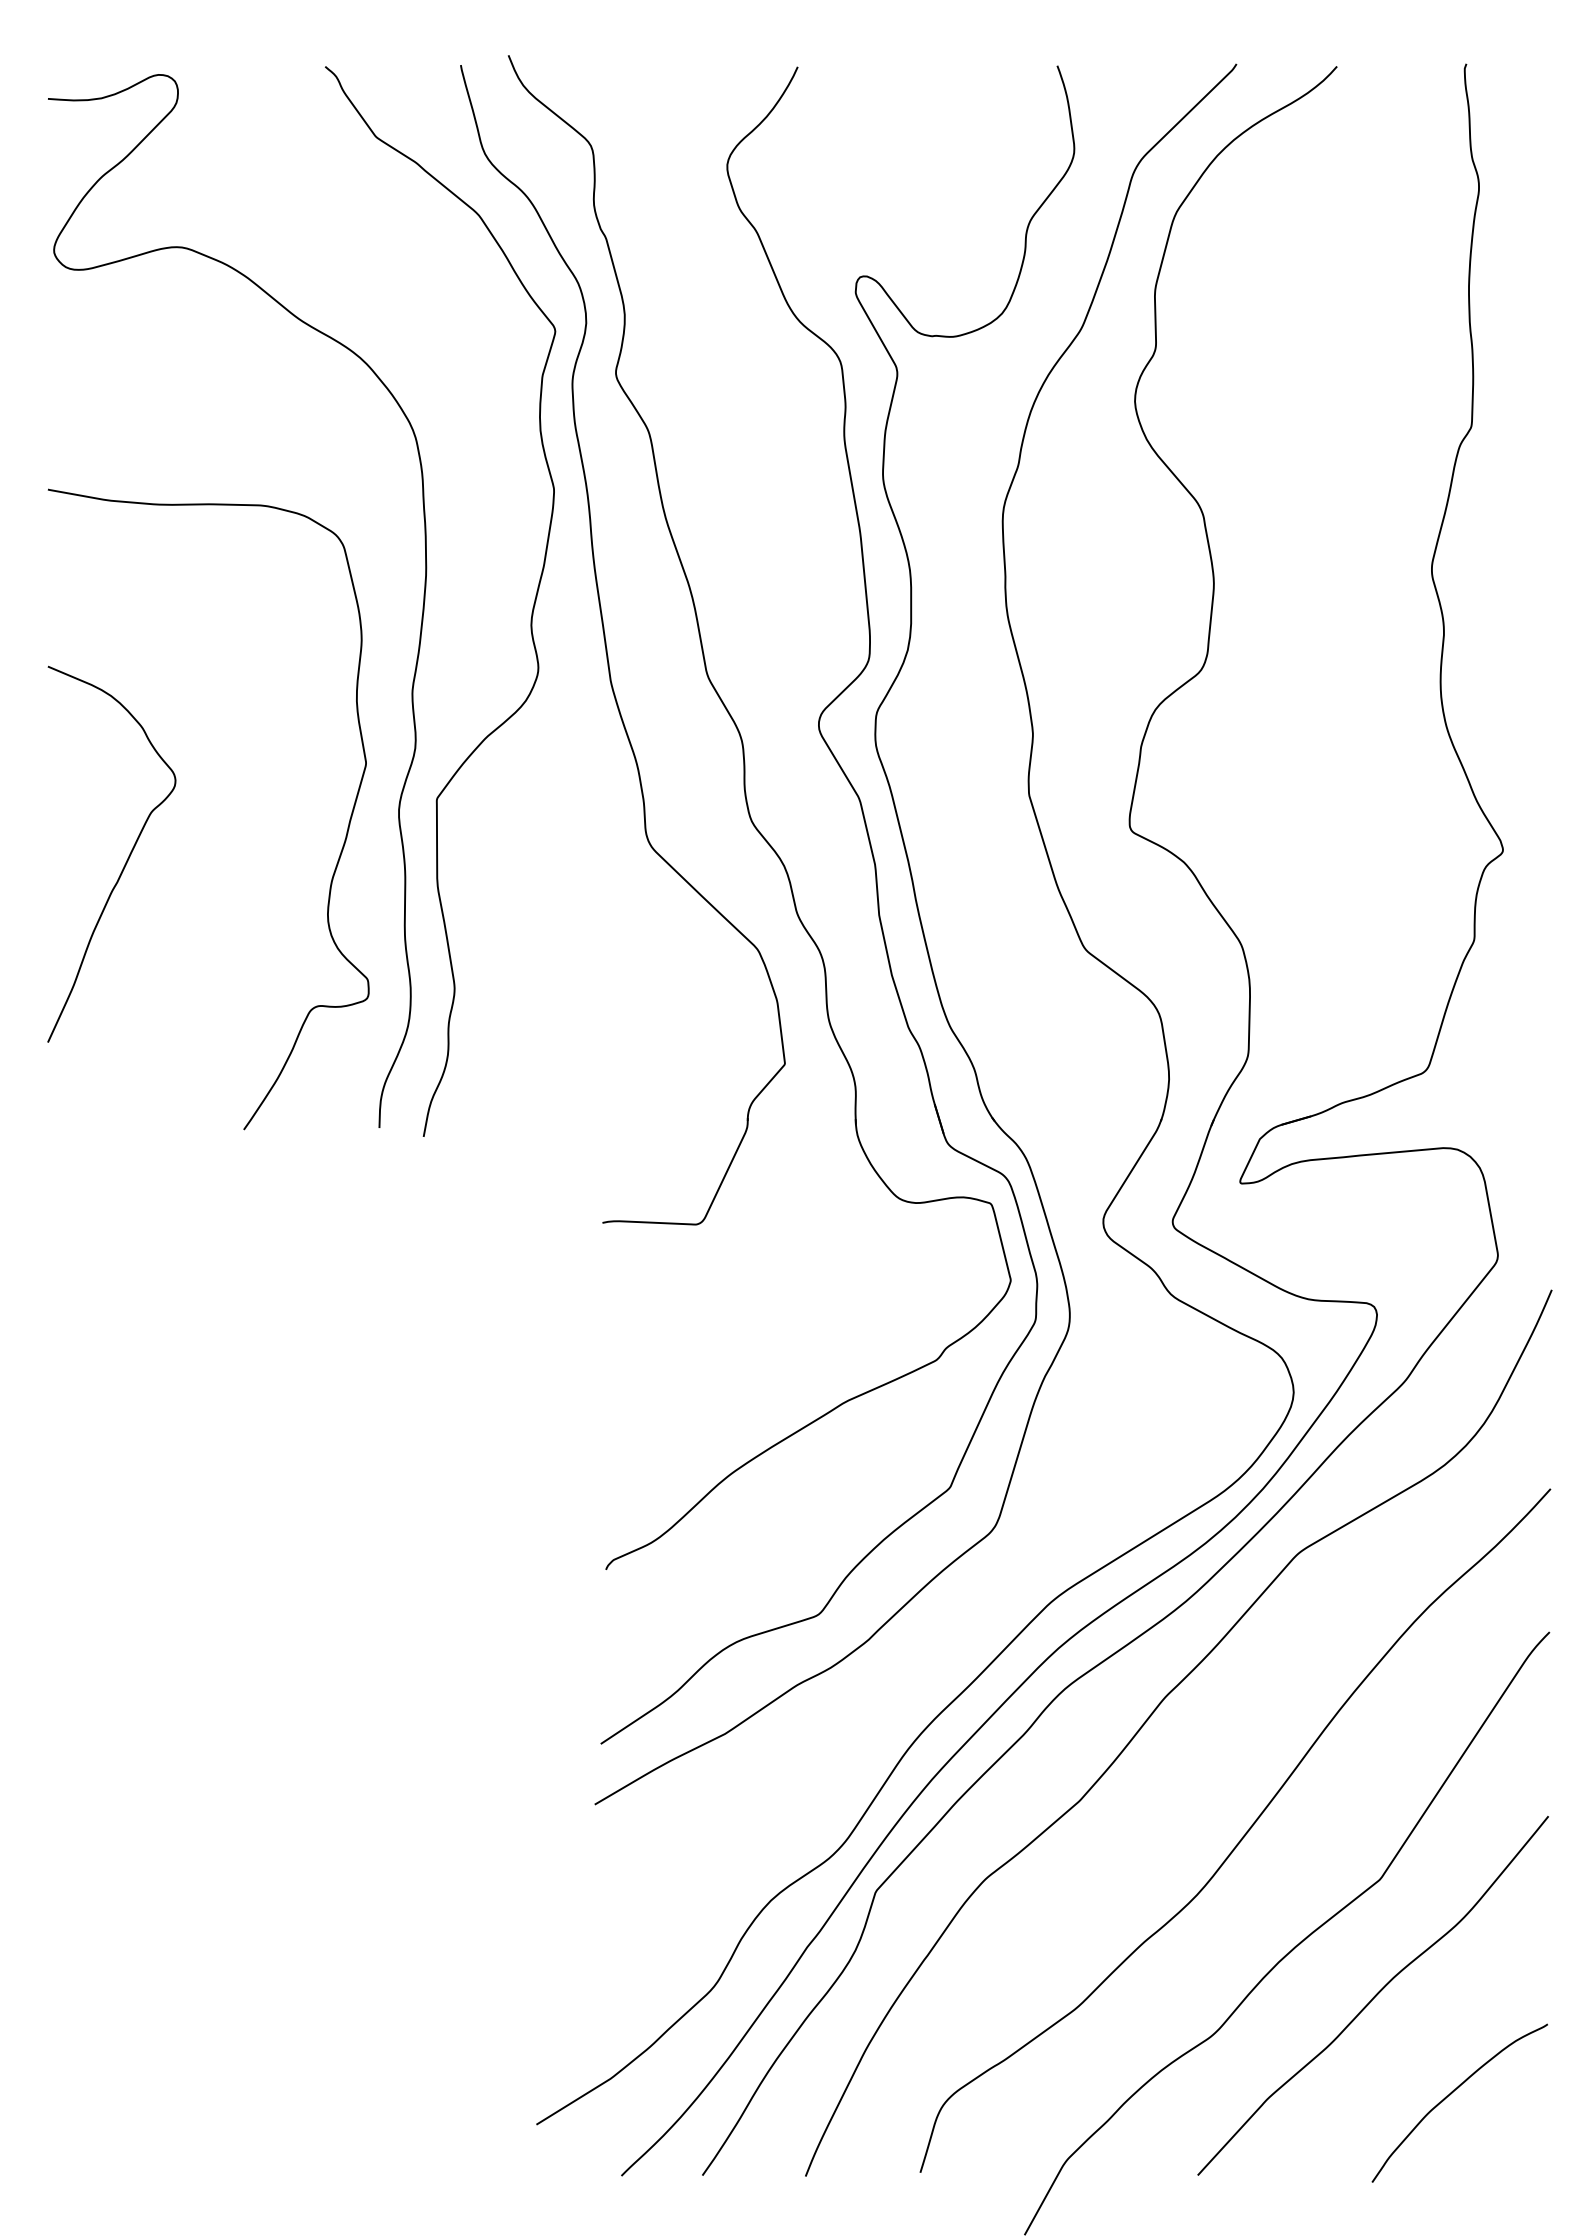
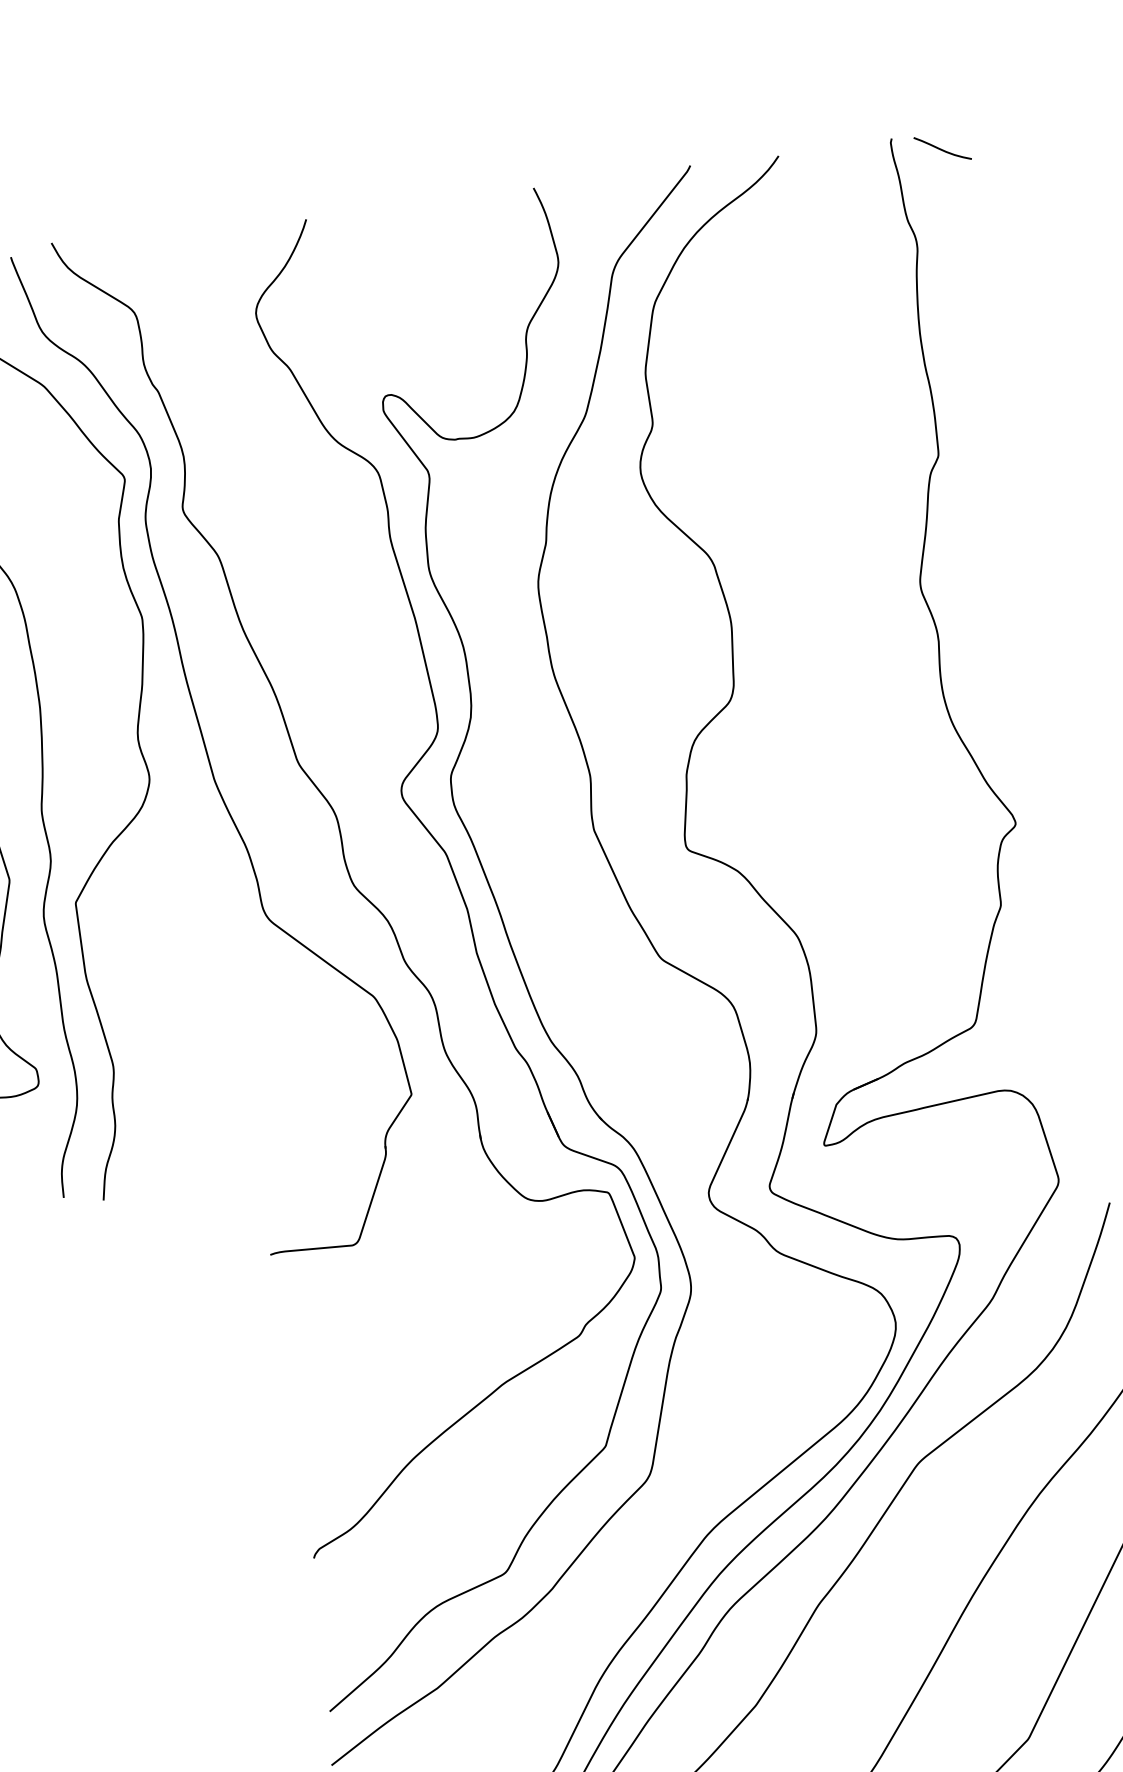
curve: (1521, 83) -> (942, 149), added

